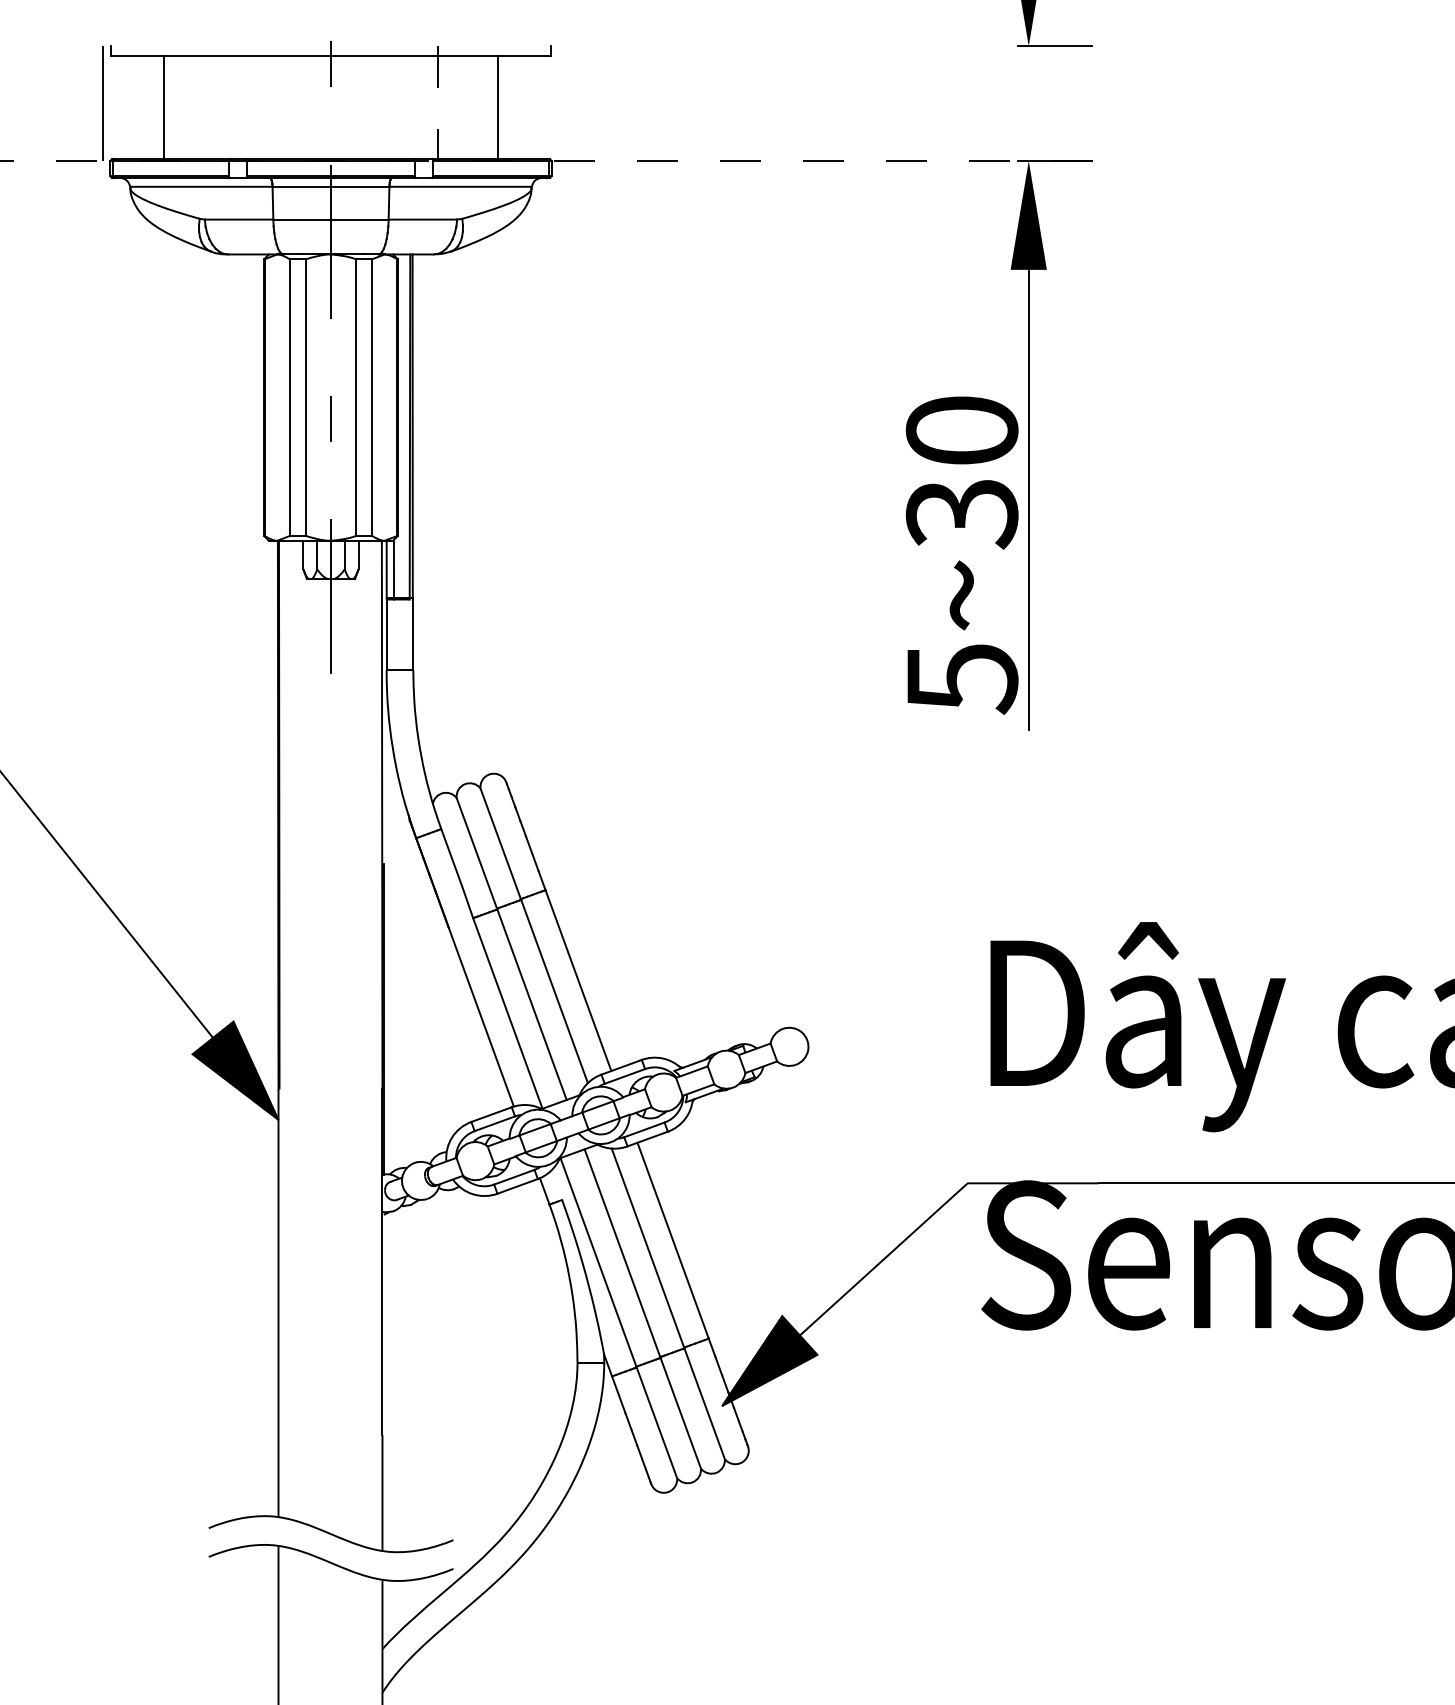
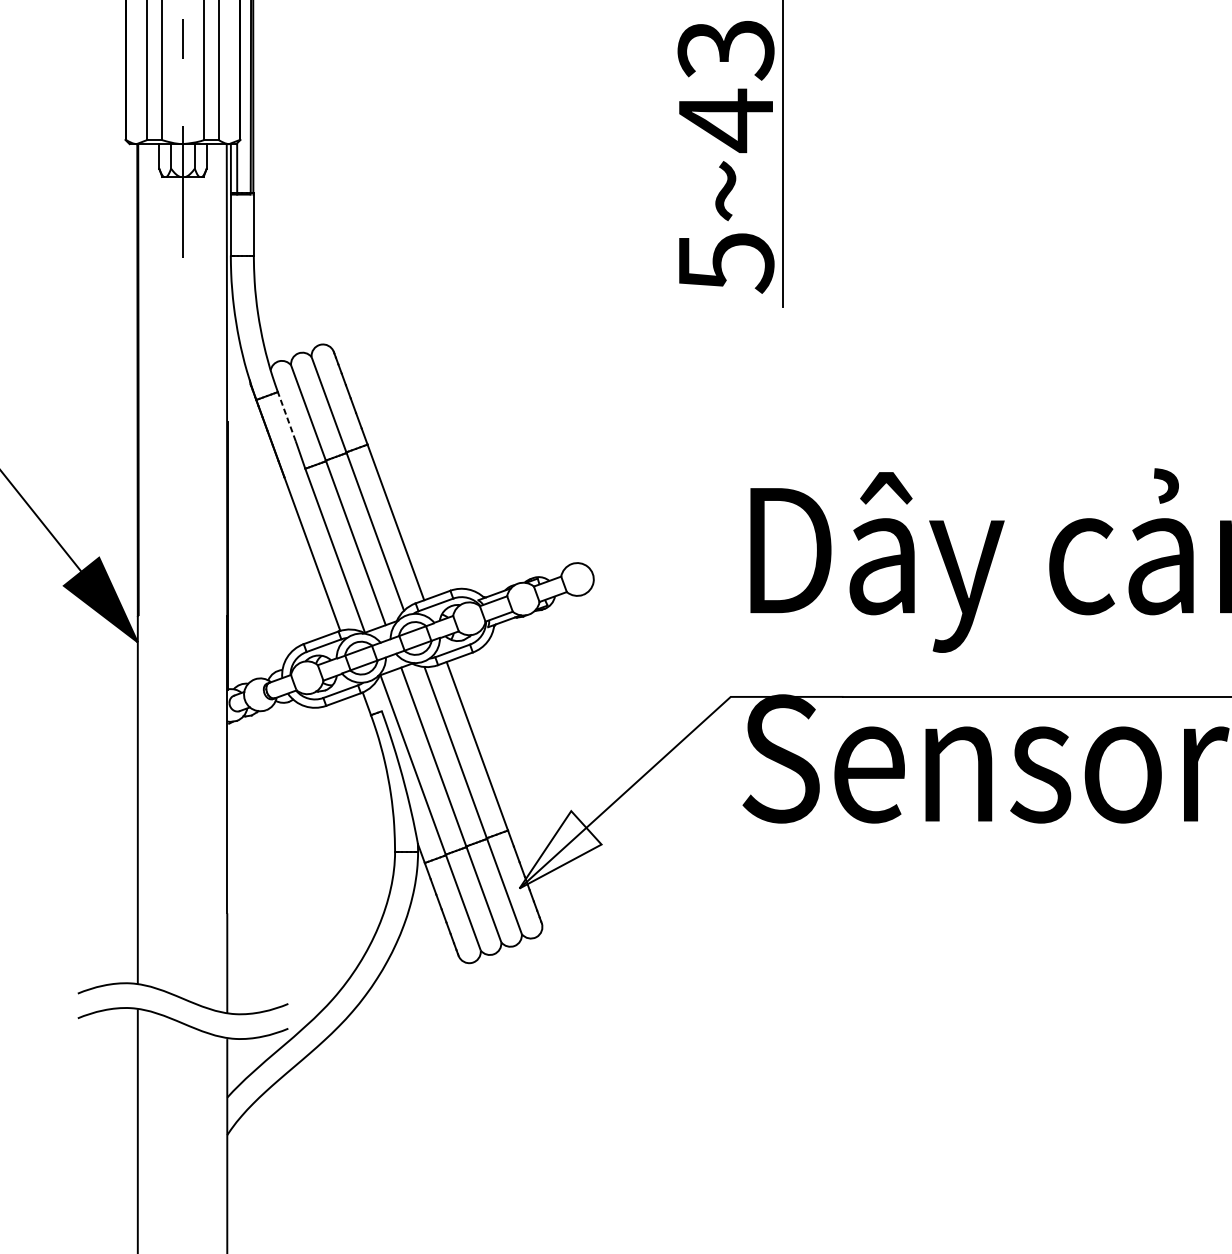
text: (961, 473) -> (725, 86), 5~30 -> 5~43
line: (451, 857) -> (286, 416), solid -> dashed
fill: (769, 1361) -> (560, 850), removed

